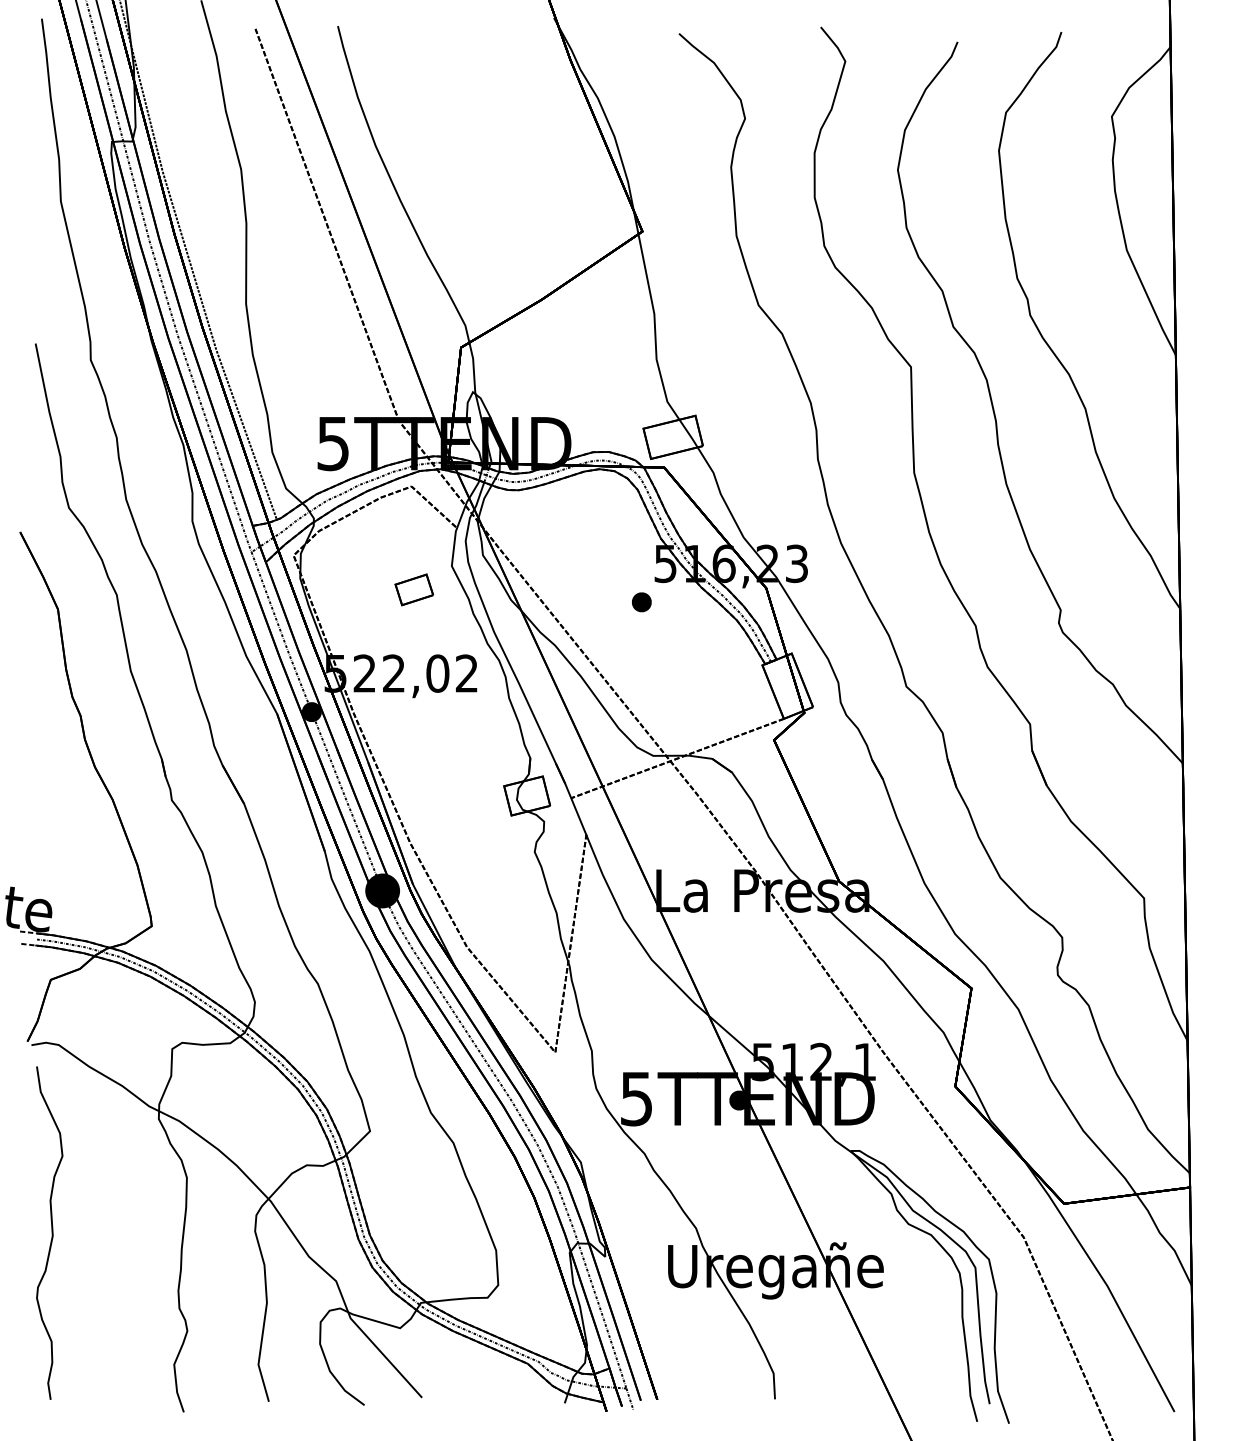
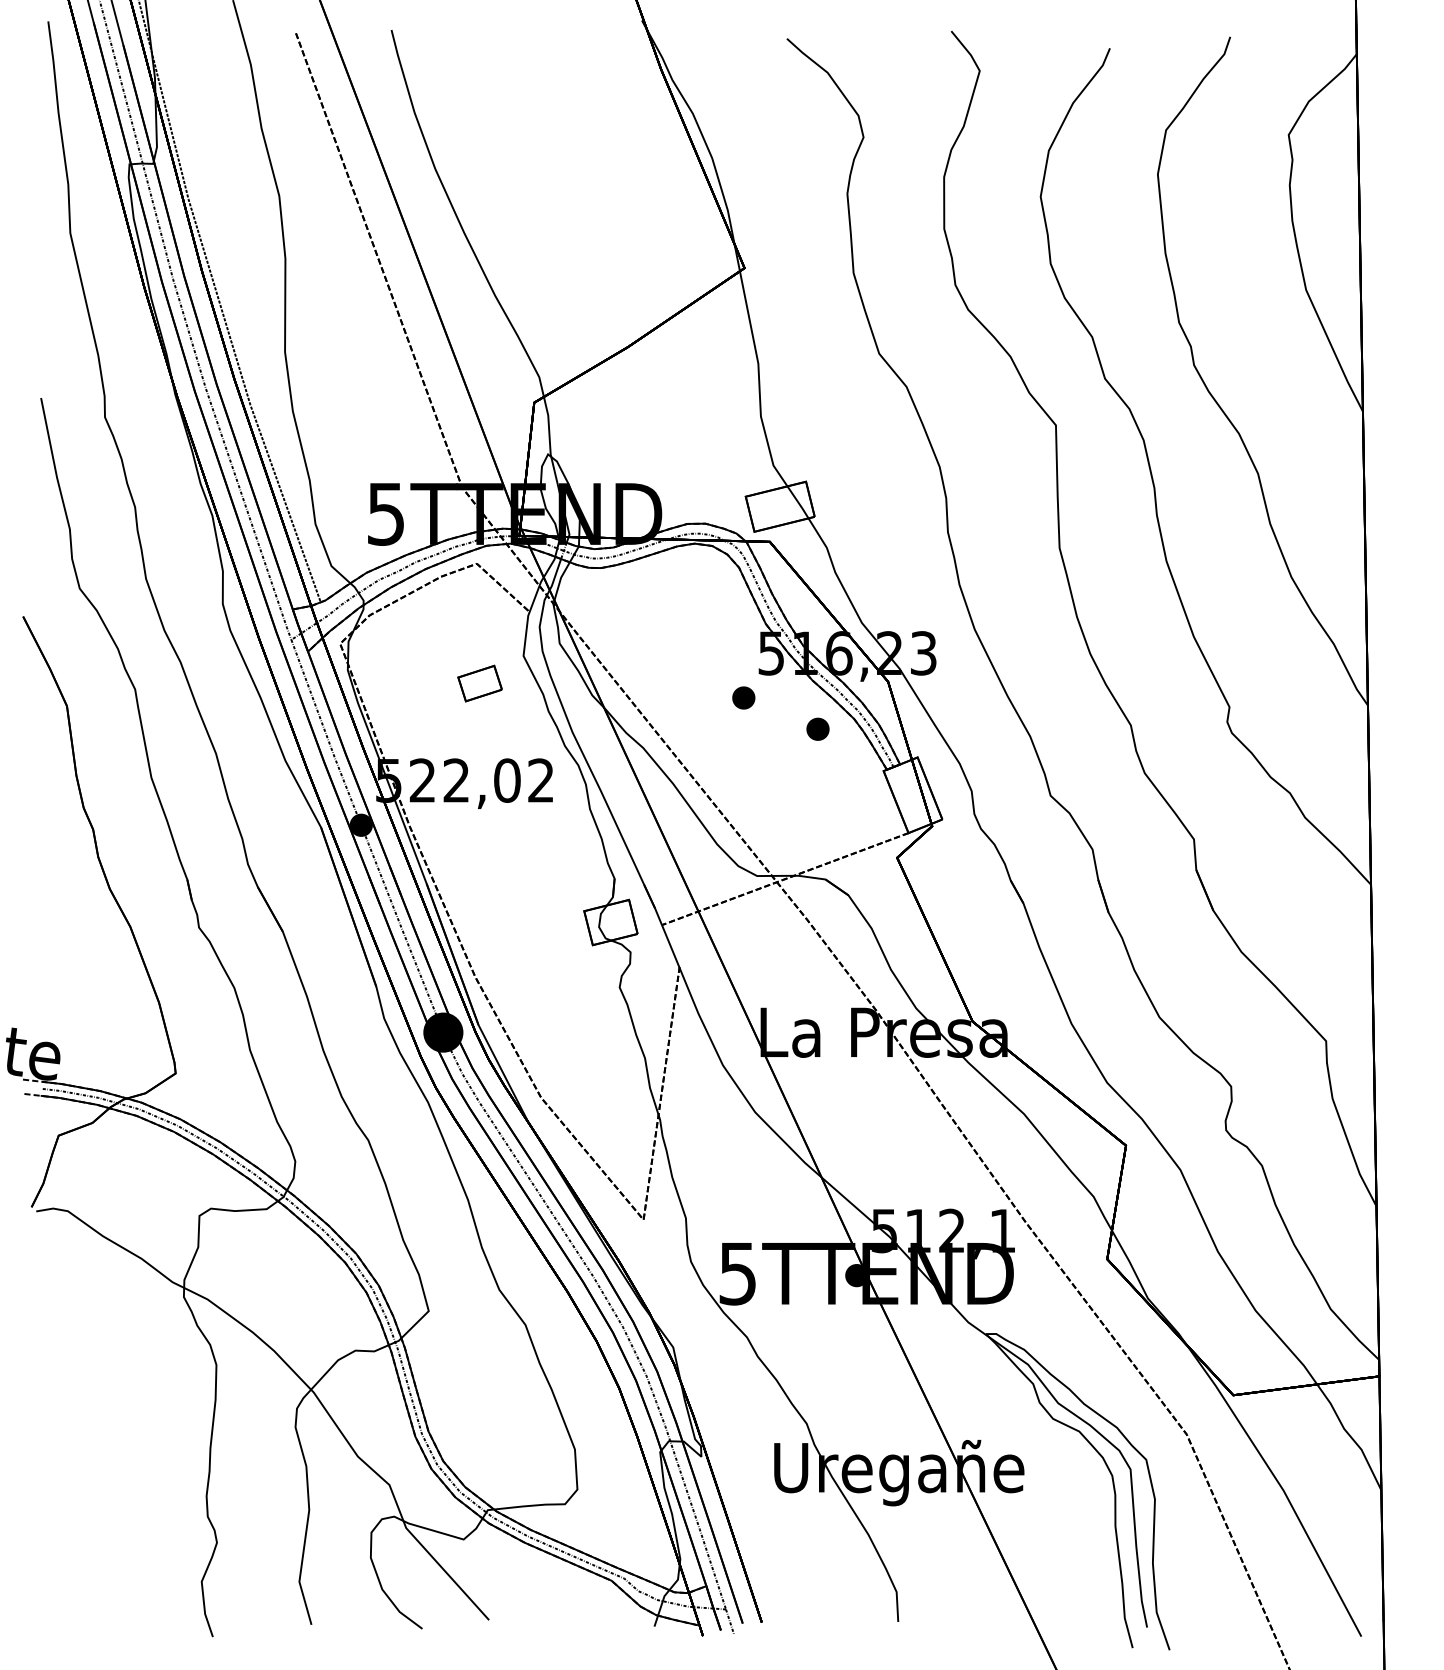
part: (705, 629) -> (817, 729), added
curve: (51, 1232) -> (59, 1428), removed

